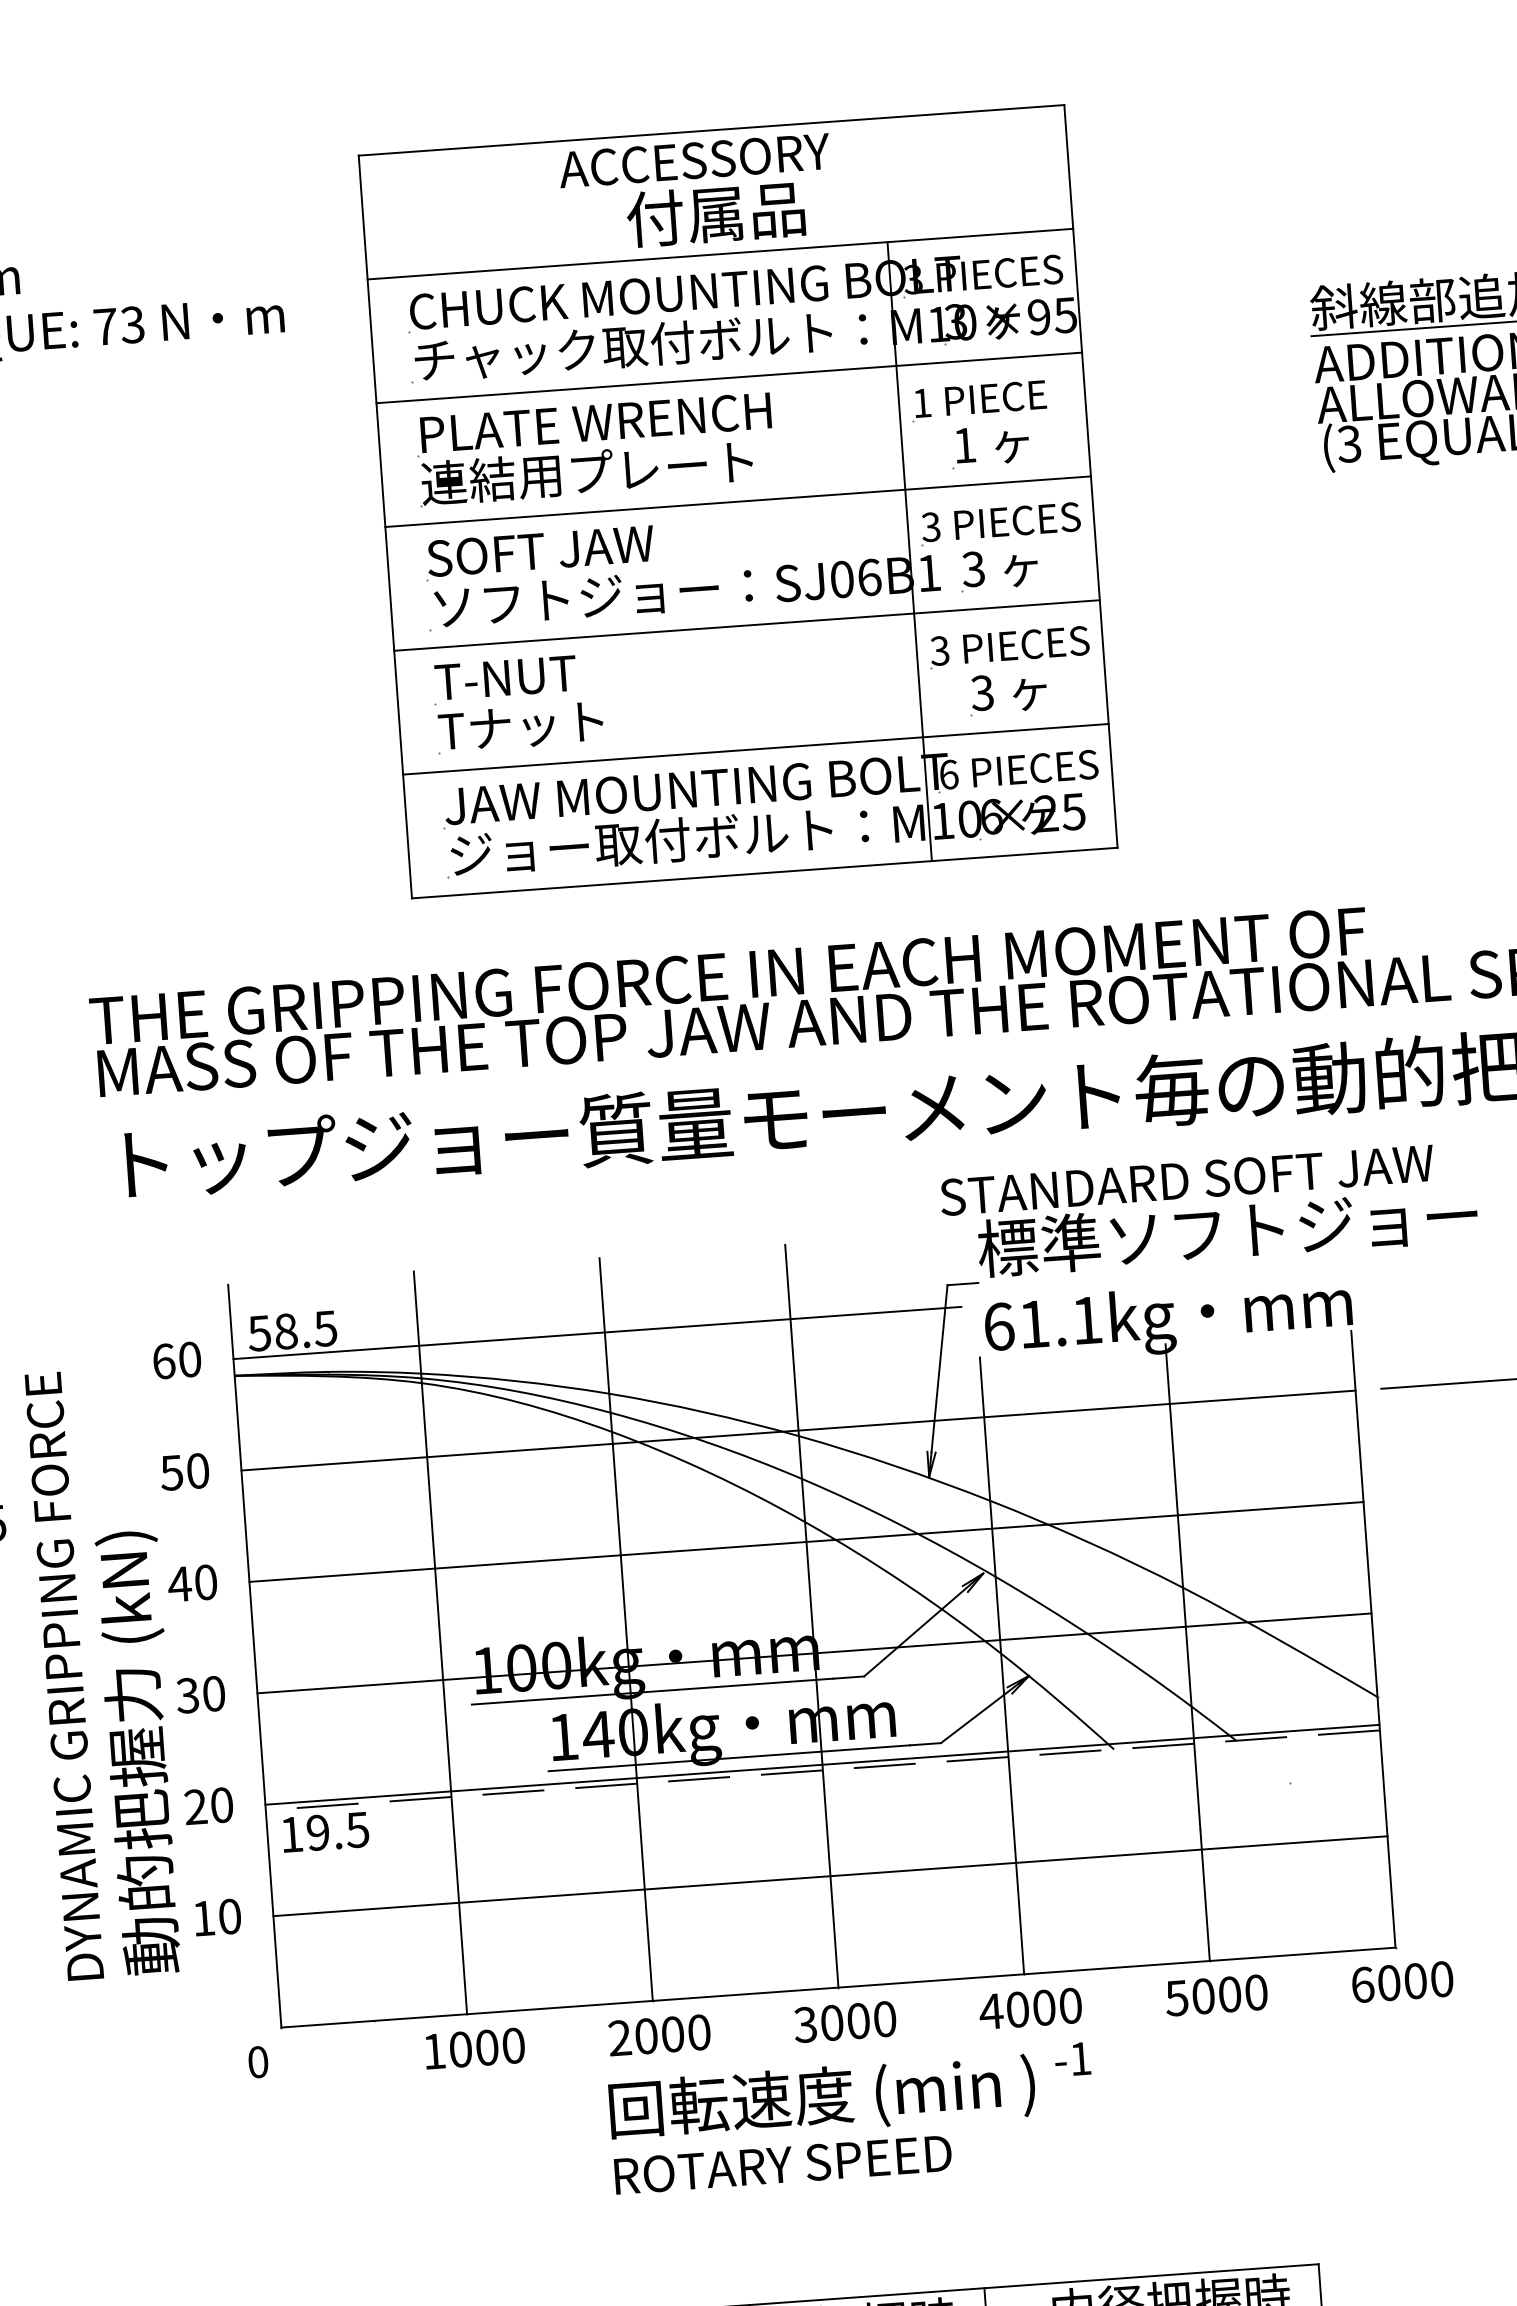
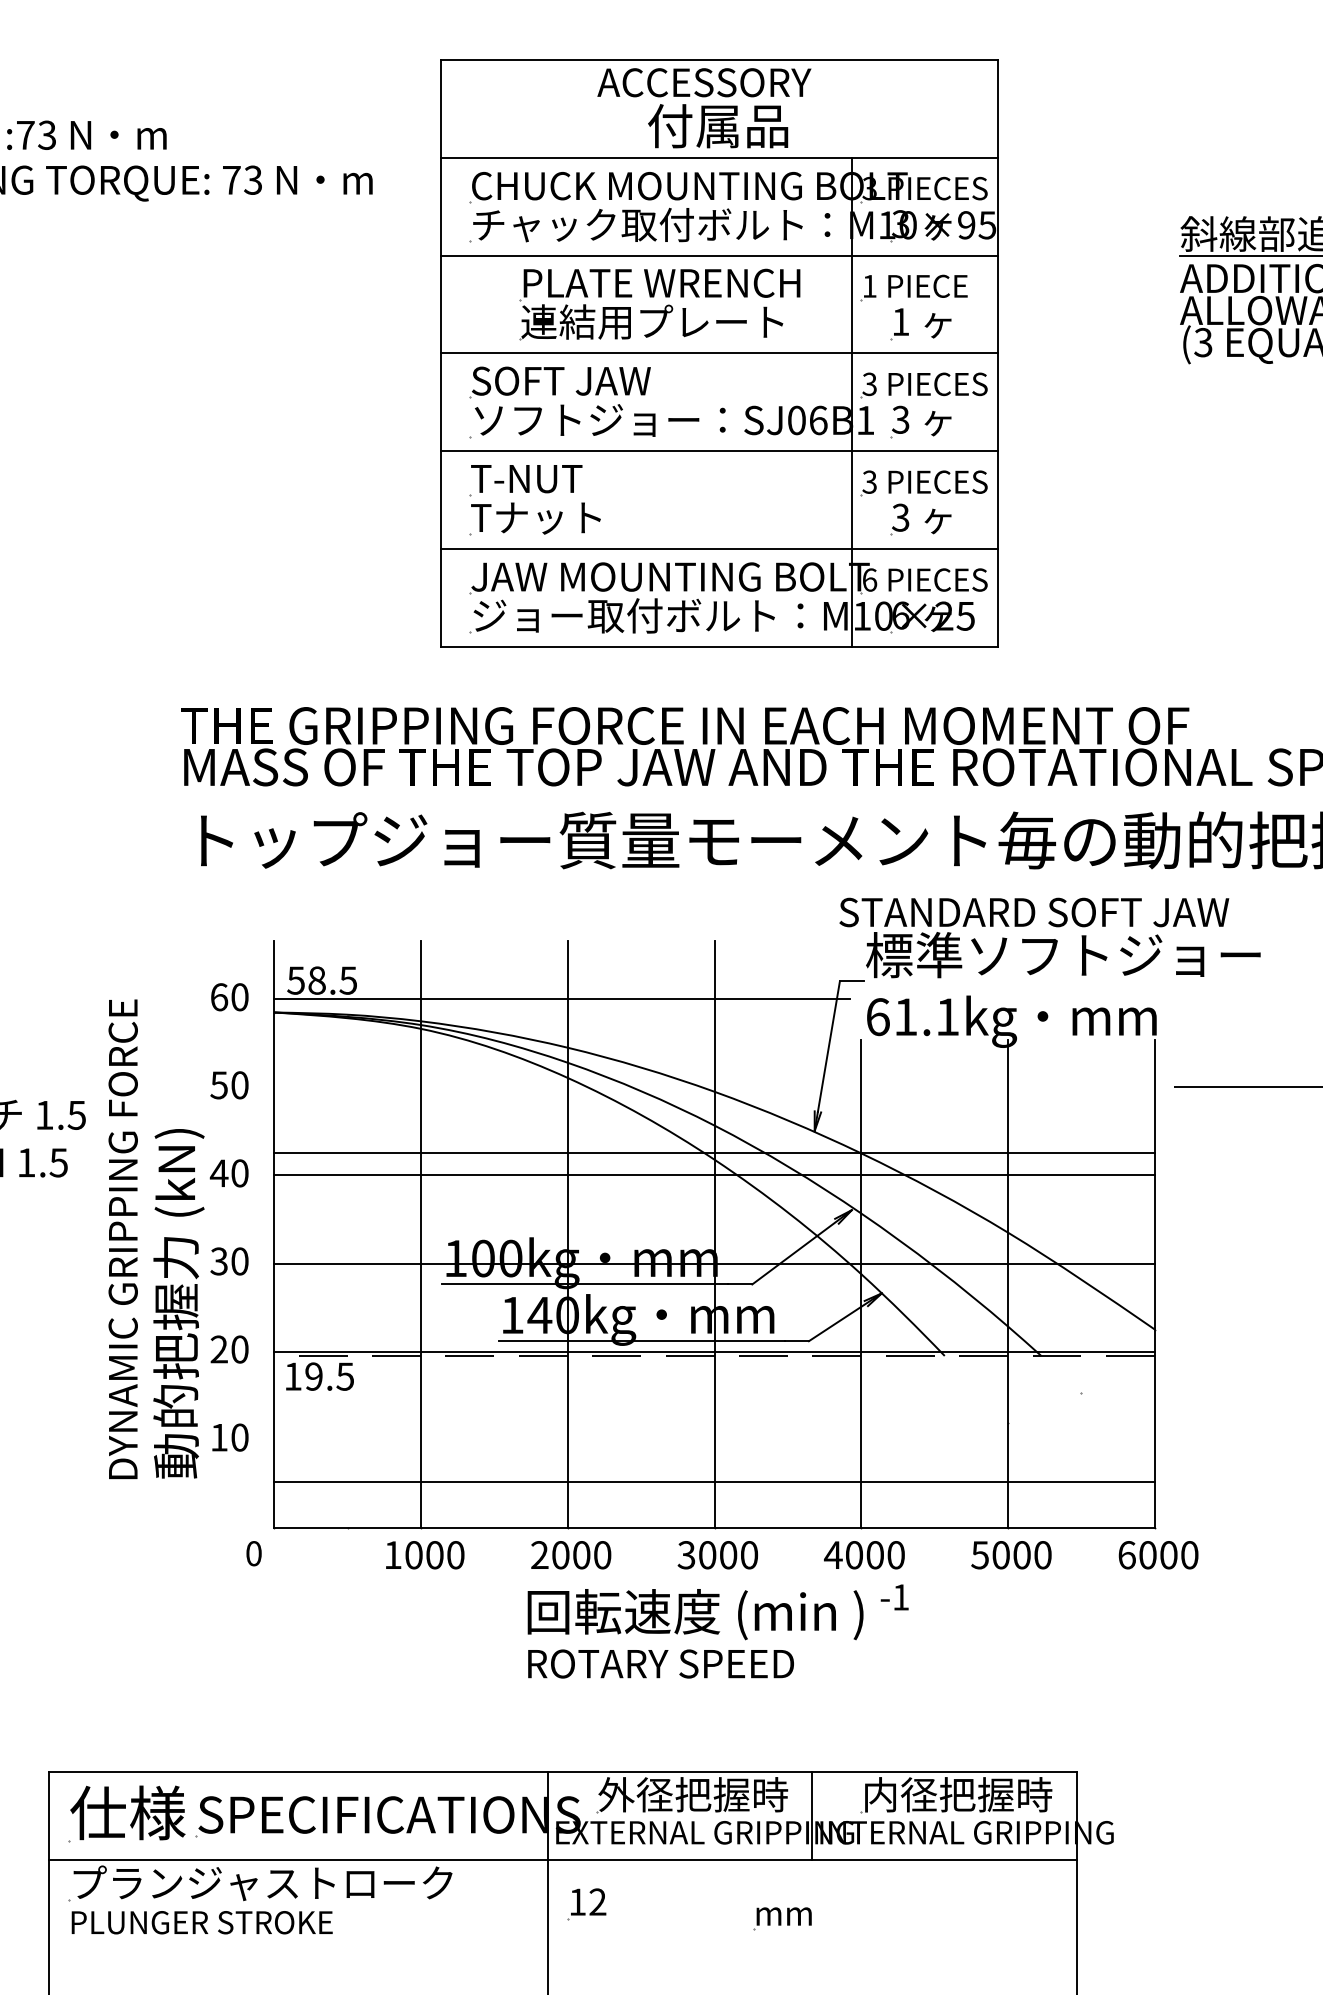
part: (594, 449) -> (659, 304), moved
line: (798, 1430) -> (714, 1153), moved
line: (830, 1876) -> (714, 1481), moved

